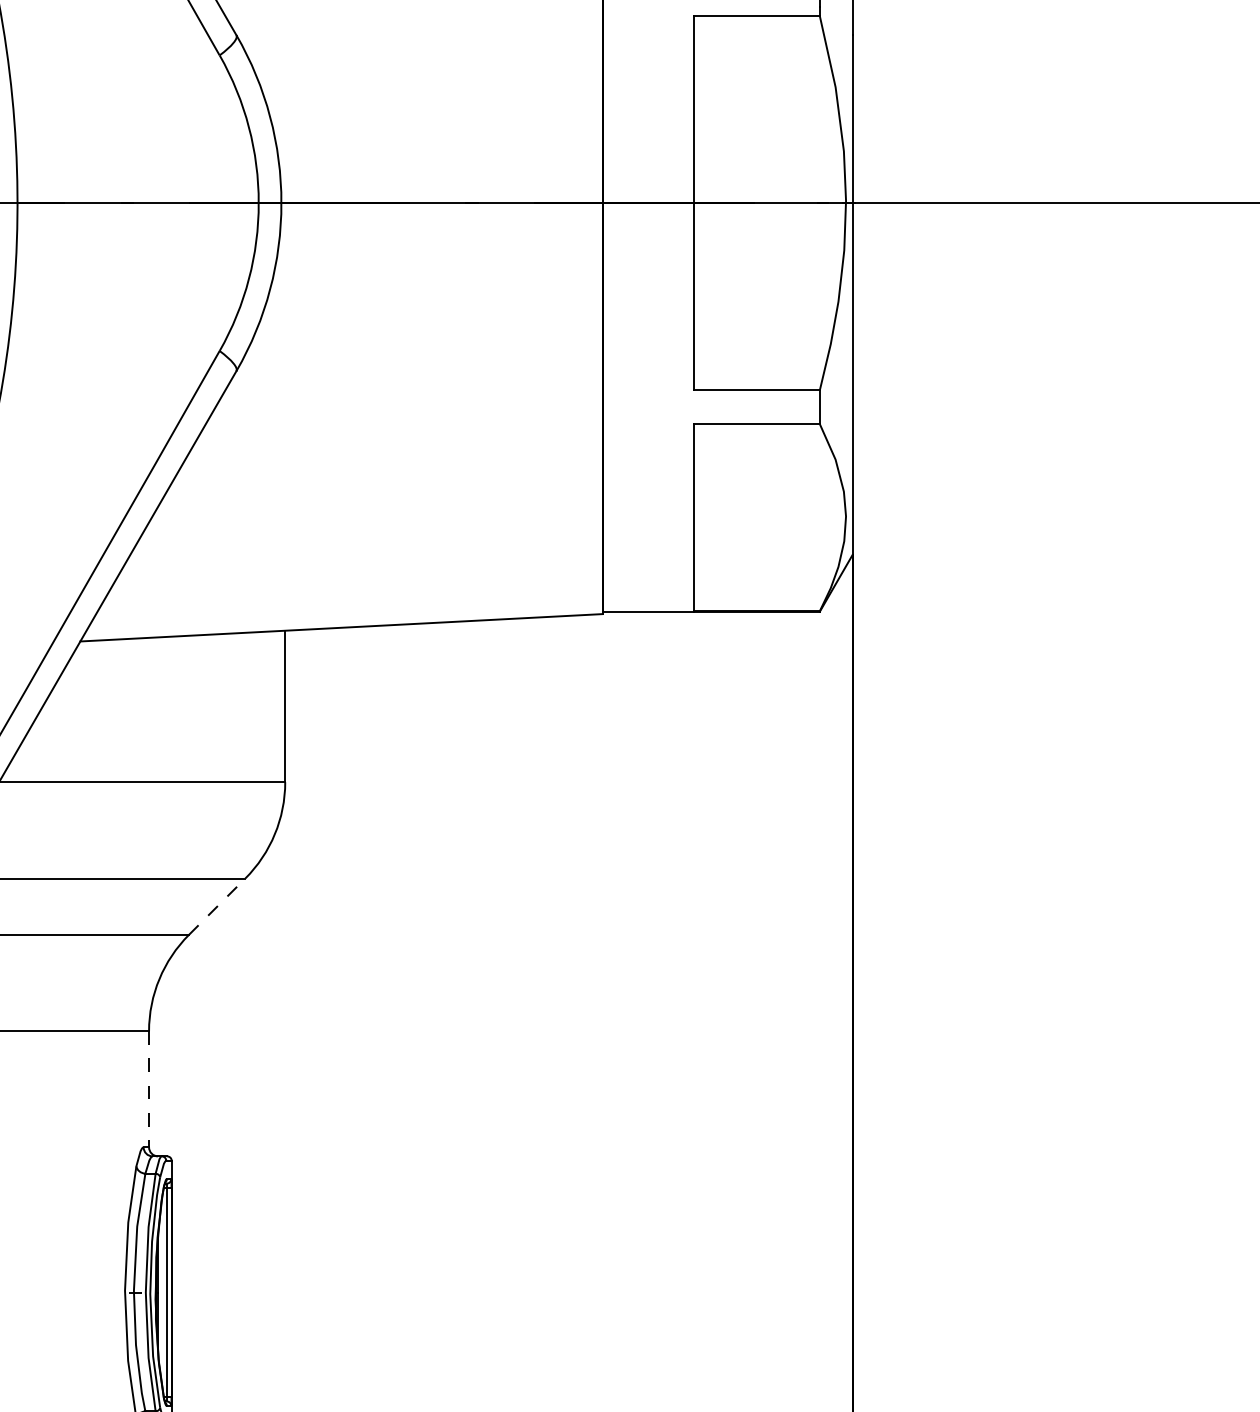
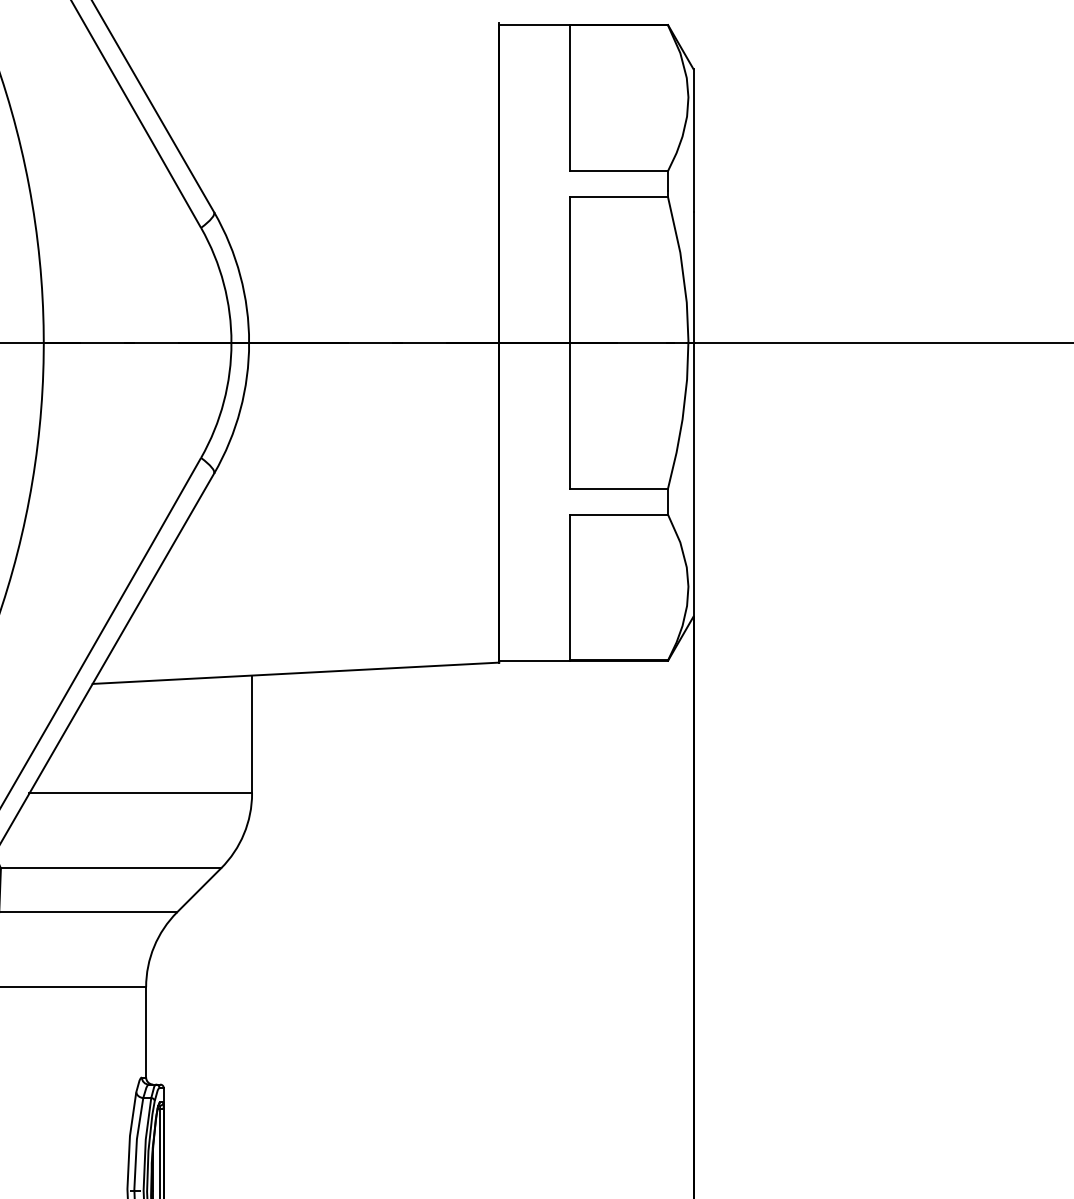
line: (217, 905) -> (199, 889), dashed -> solid
line: (149, 1089) -> (146, 1032), dashed -> solid

